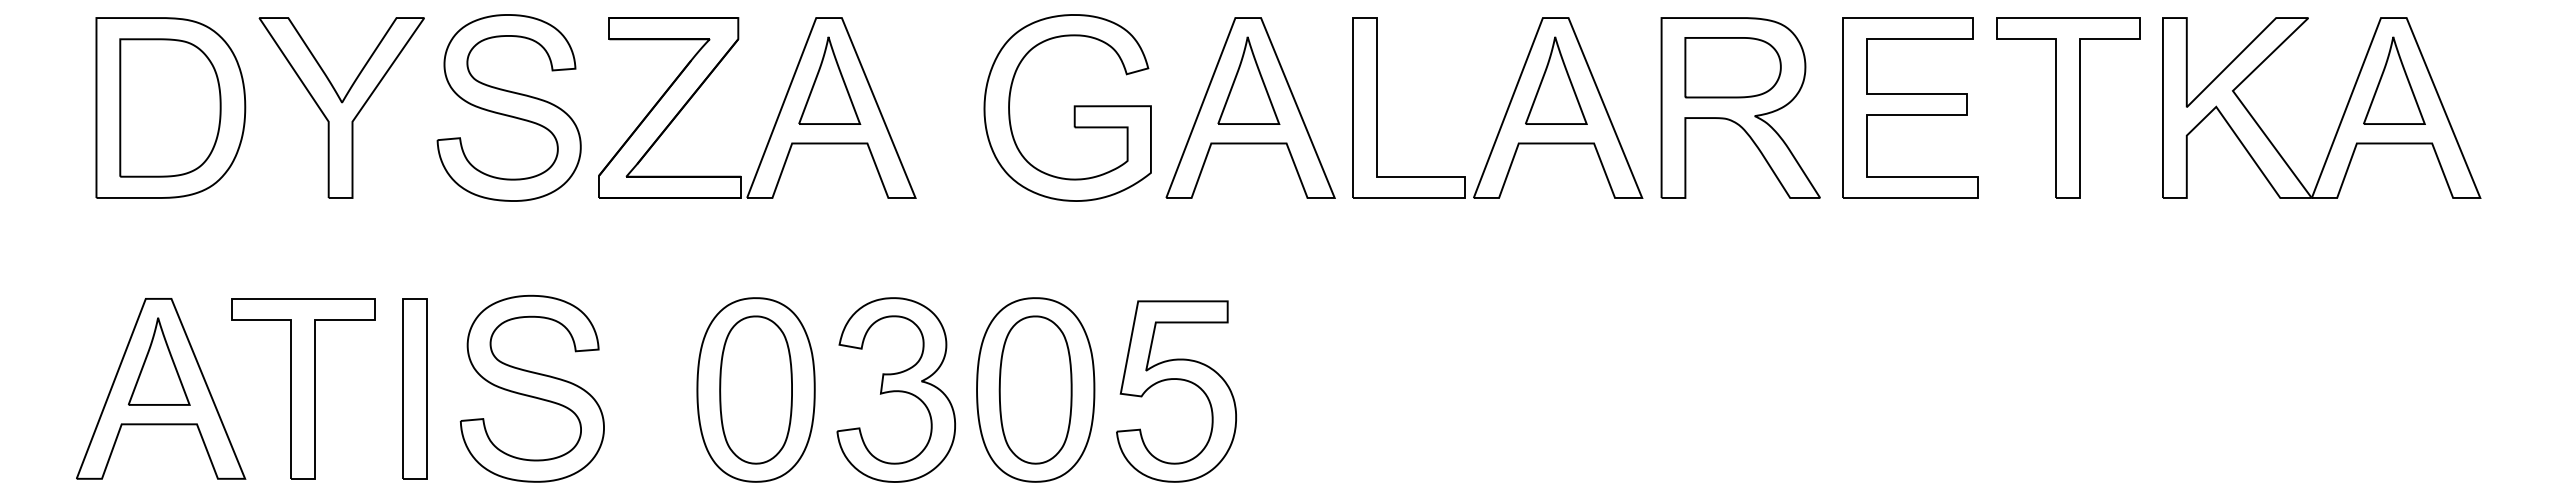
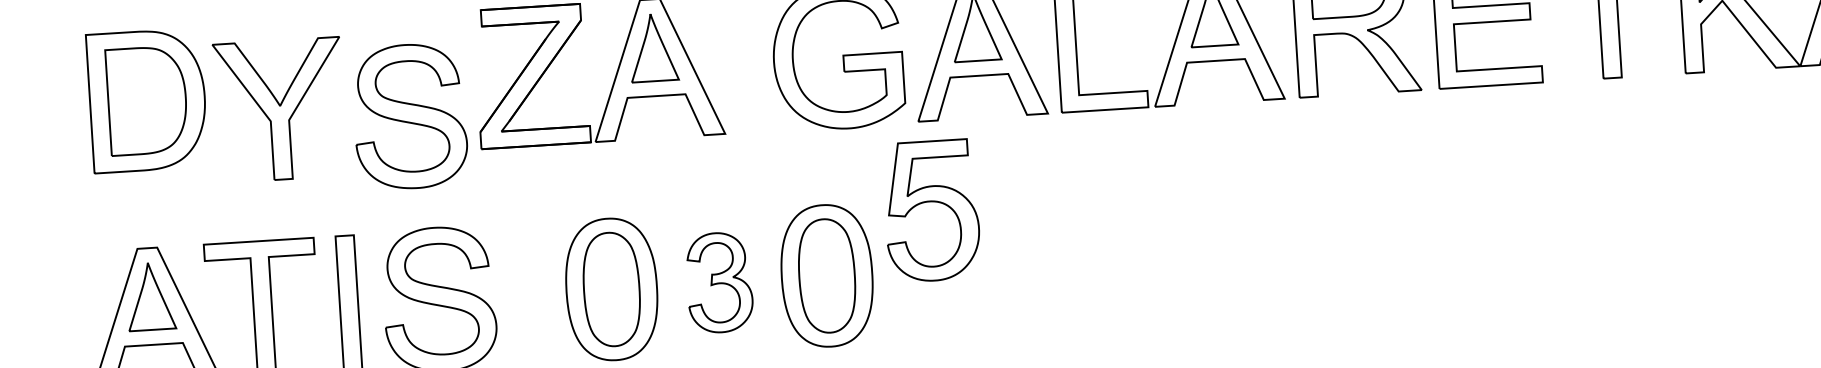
part: (341, 107) -> (279, 109), moved
part: (508, 107) -> (409, 116), moved
part: (1178, 380) -> (932, 202), moved
part: (895, 389) -> (719, 282), size x0.7

